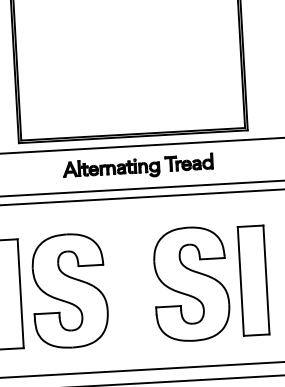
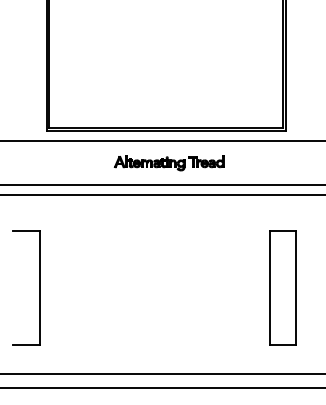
part: (137, 167) -> (168, 163), size x0.7
part: (191, 283) -> (218, 287), removed
part: (70, 290) -> (91, 287), removed

